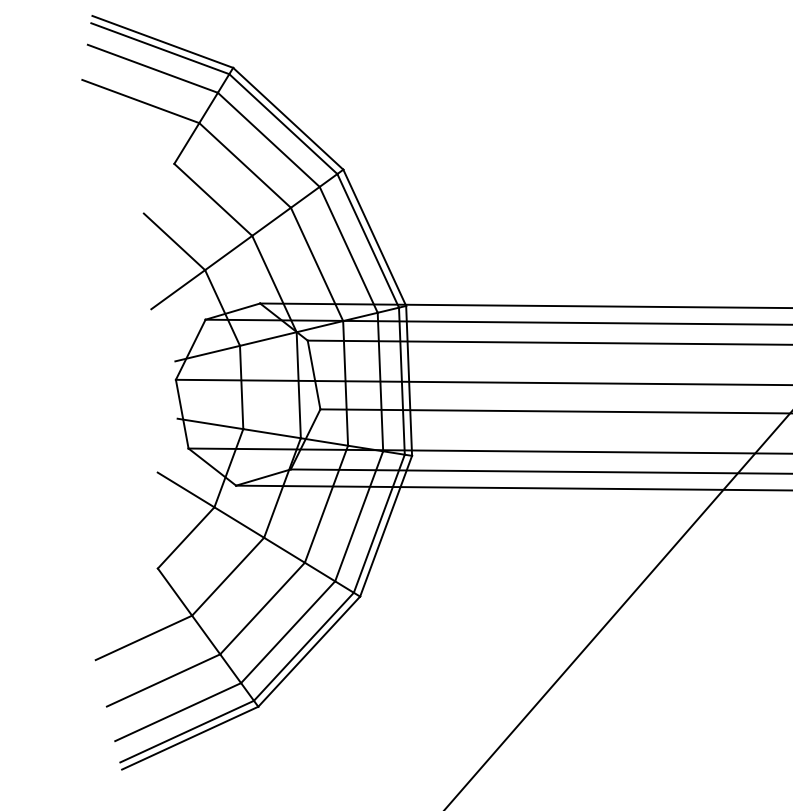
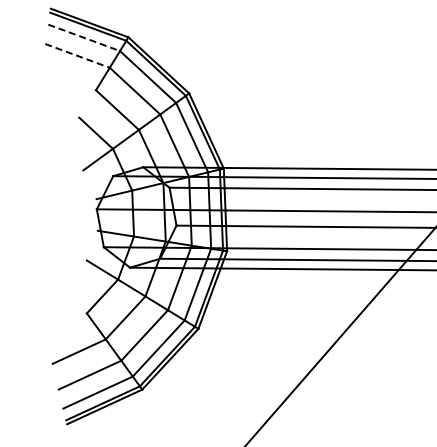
line: (153, 70) -> (84, 38), solid -> dashed
line: (140, 102) -> (77, 56), solid -> dashed

